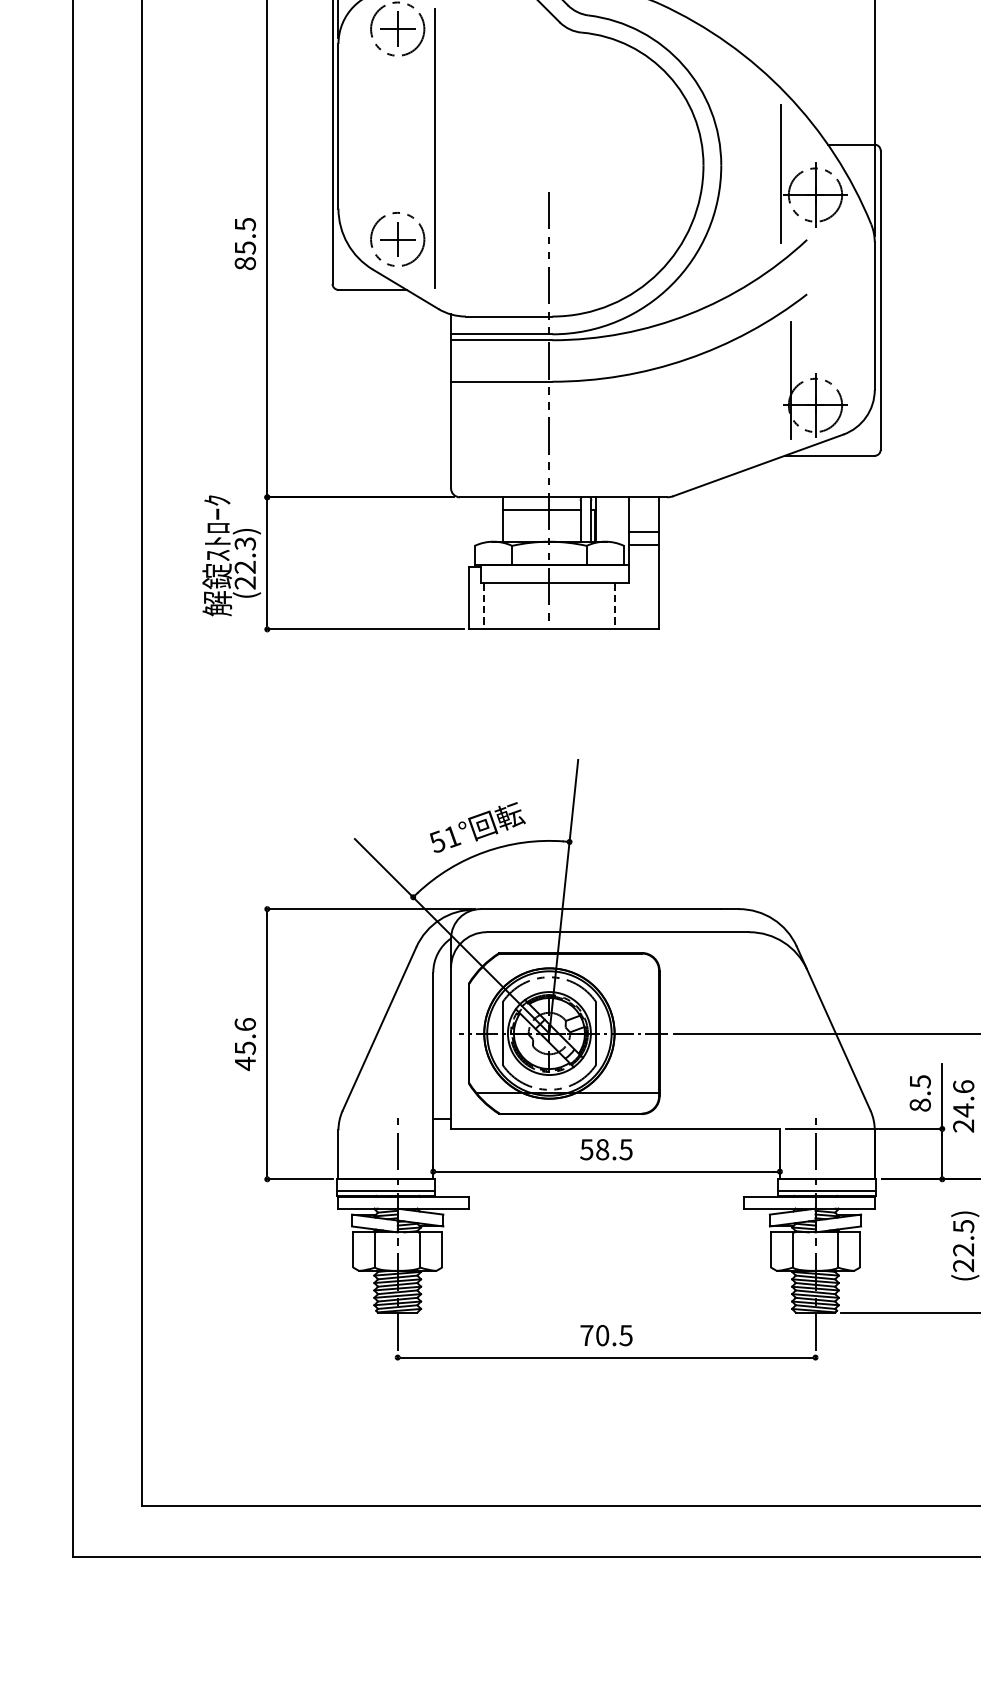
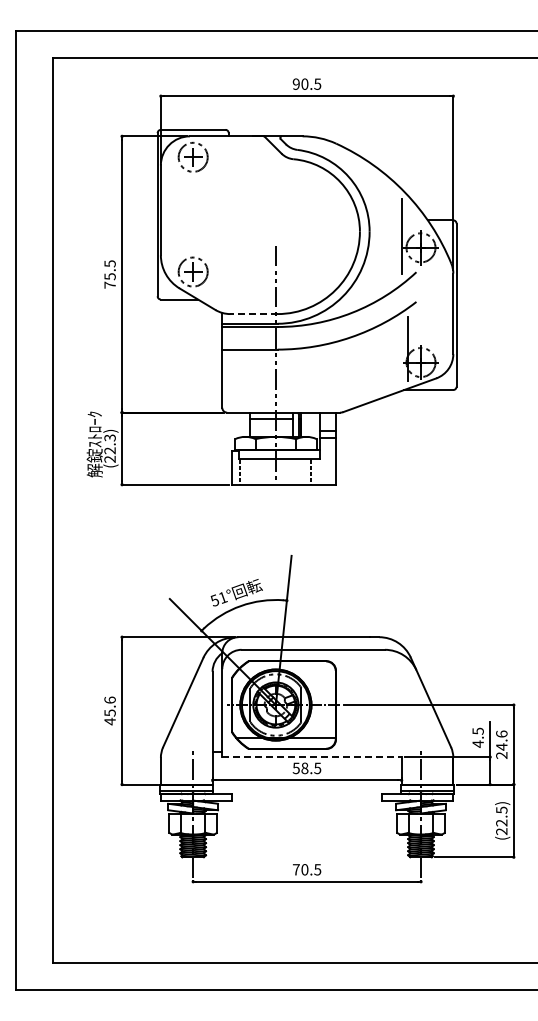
line: (434, 148) -> (213, 222), removed
text: (244, 262) -> (109, 284), 85.5 -> 75.5
line: (508, 317) -> (253, 314), solid -> dashed
text: (919, 1104) -> (477, 743), 8.5 -> 4.5
line: (614, 1129) -> (311, 757), solid -> dashed

